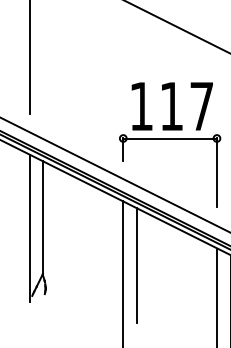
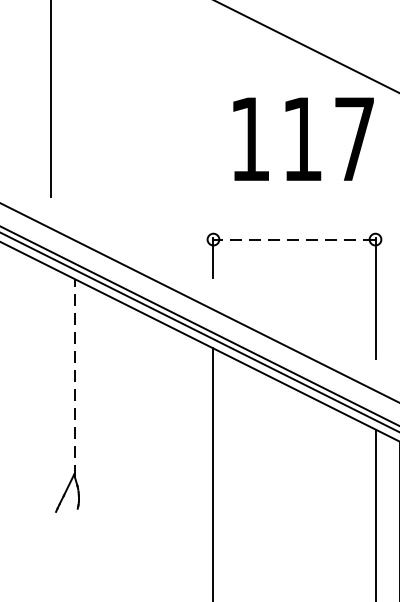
text: (171, 106) -> (302, 139), moved
line: (170, 138) -> (295, 239), solid -> dashed
line: (43, 218) -> (75, 377), solid -> dashed
line: (29, 228) -> (51, 395), removed
line: (136, 265) -> (236, 459), removed

